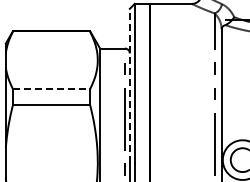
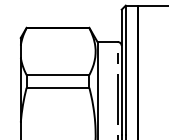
line: (129, 85) -> (121, 72), dashed -> solid
line: (51, 89) -> (57, 75), dashed -> solid

